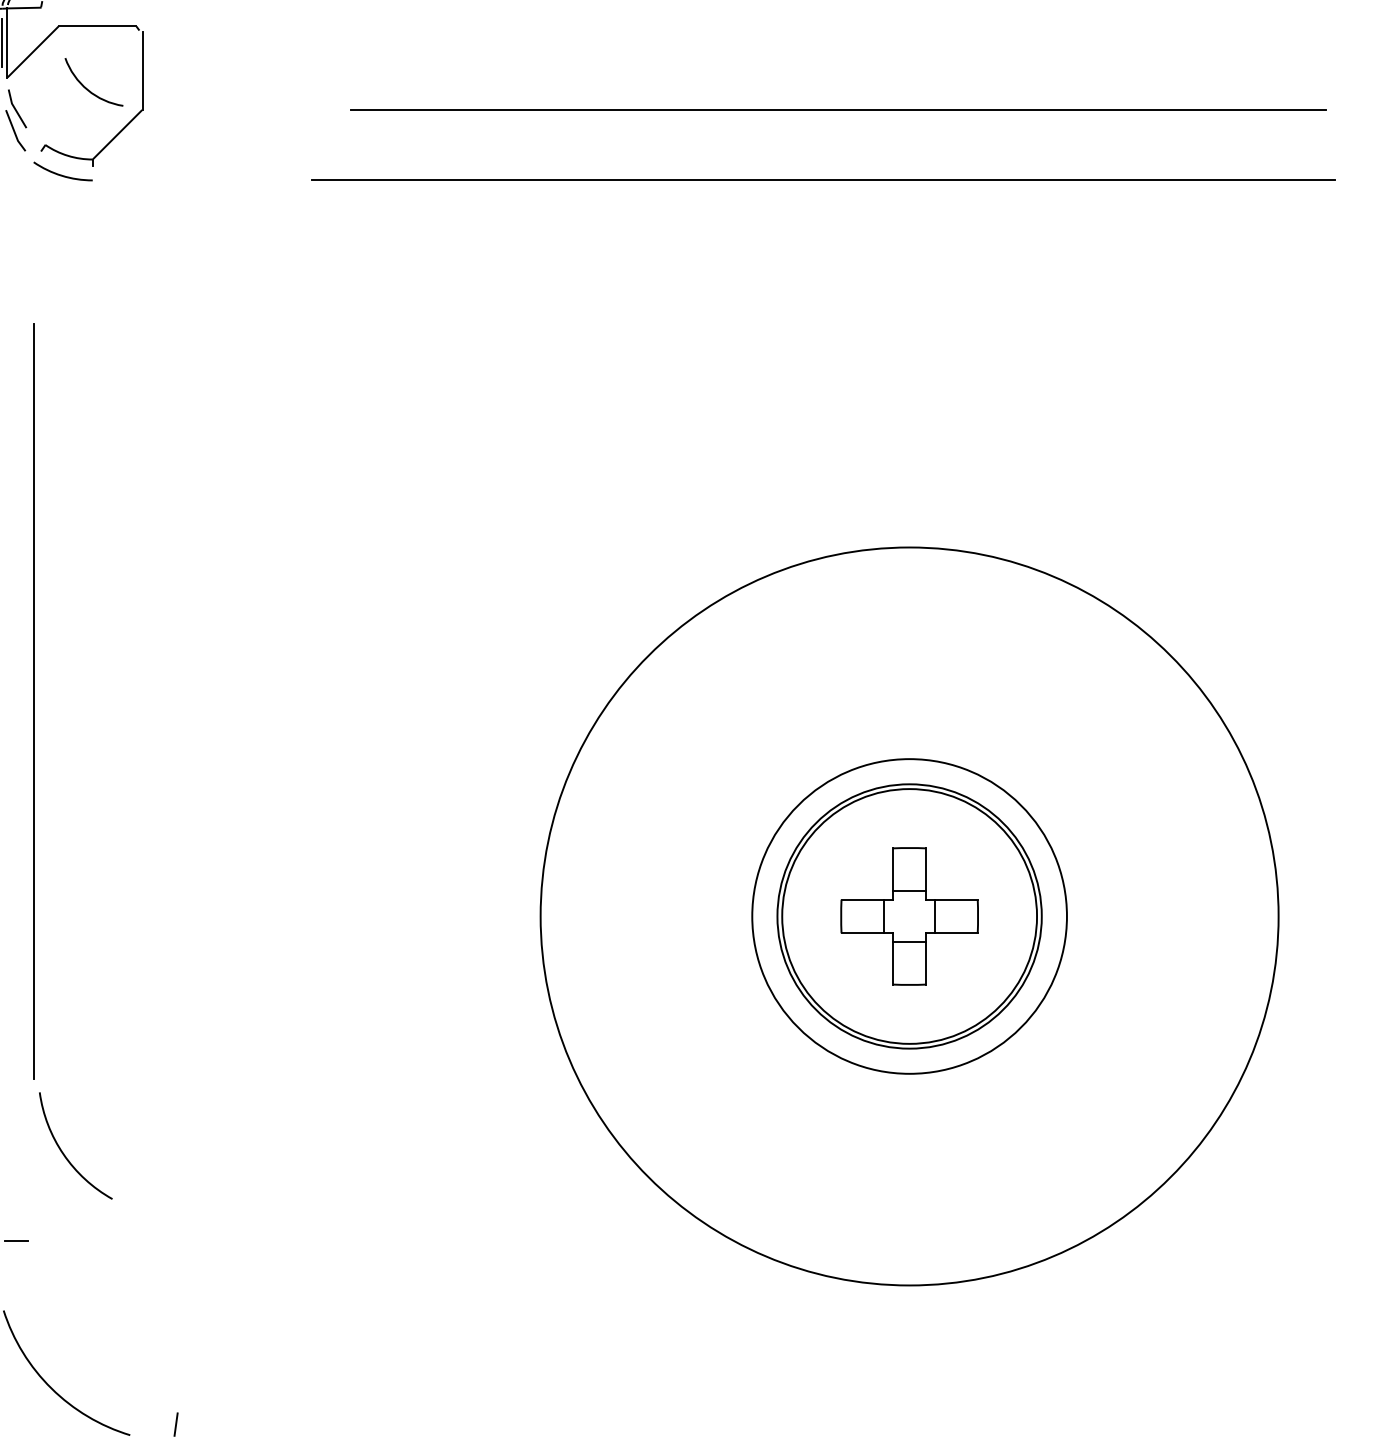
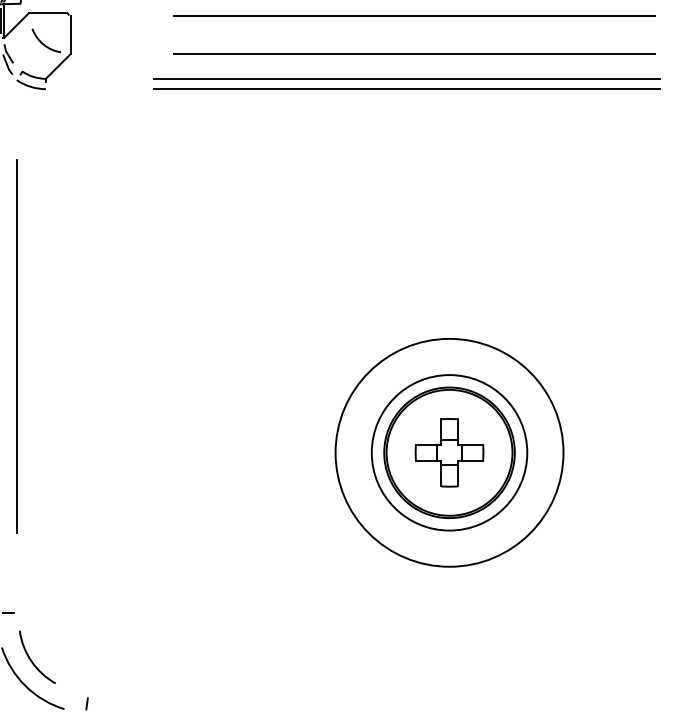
line: (838, 33) -> (414, 16), added
line: (822, 158) -> (406, 78), added
circle: (909, 915) -> (449, 452), size x0.62
arc: (65, 1152) -> (32, 660), moved

